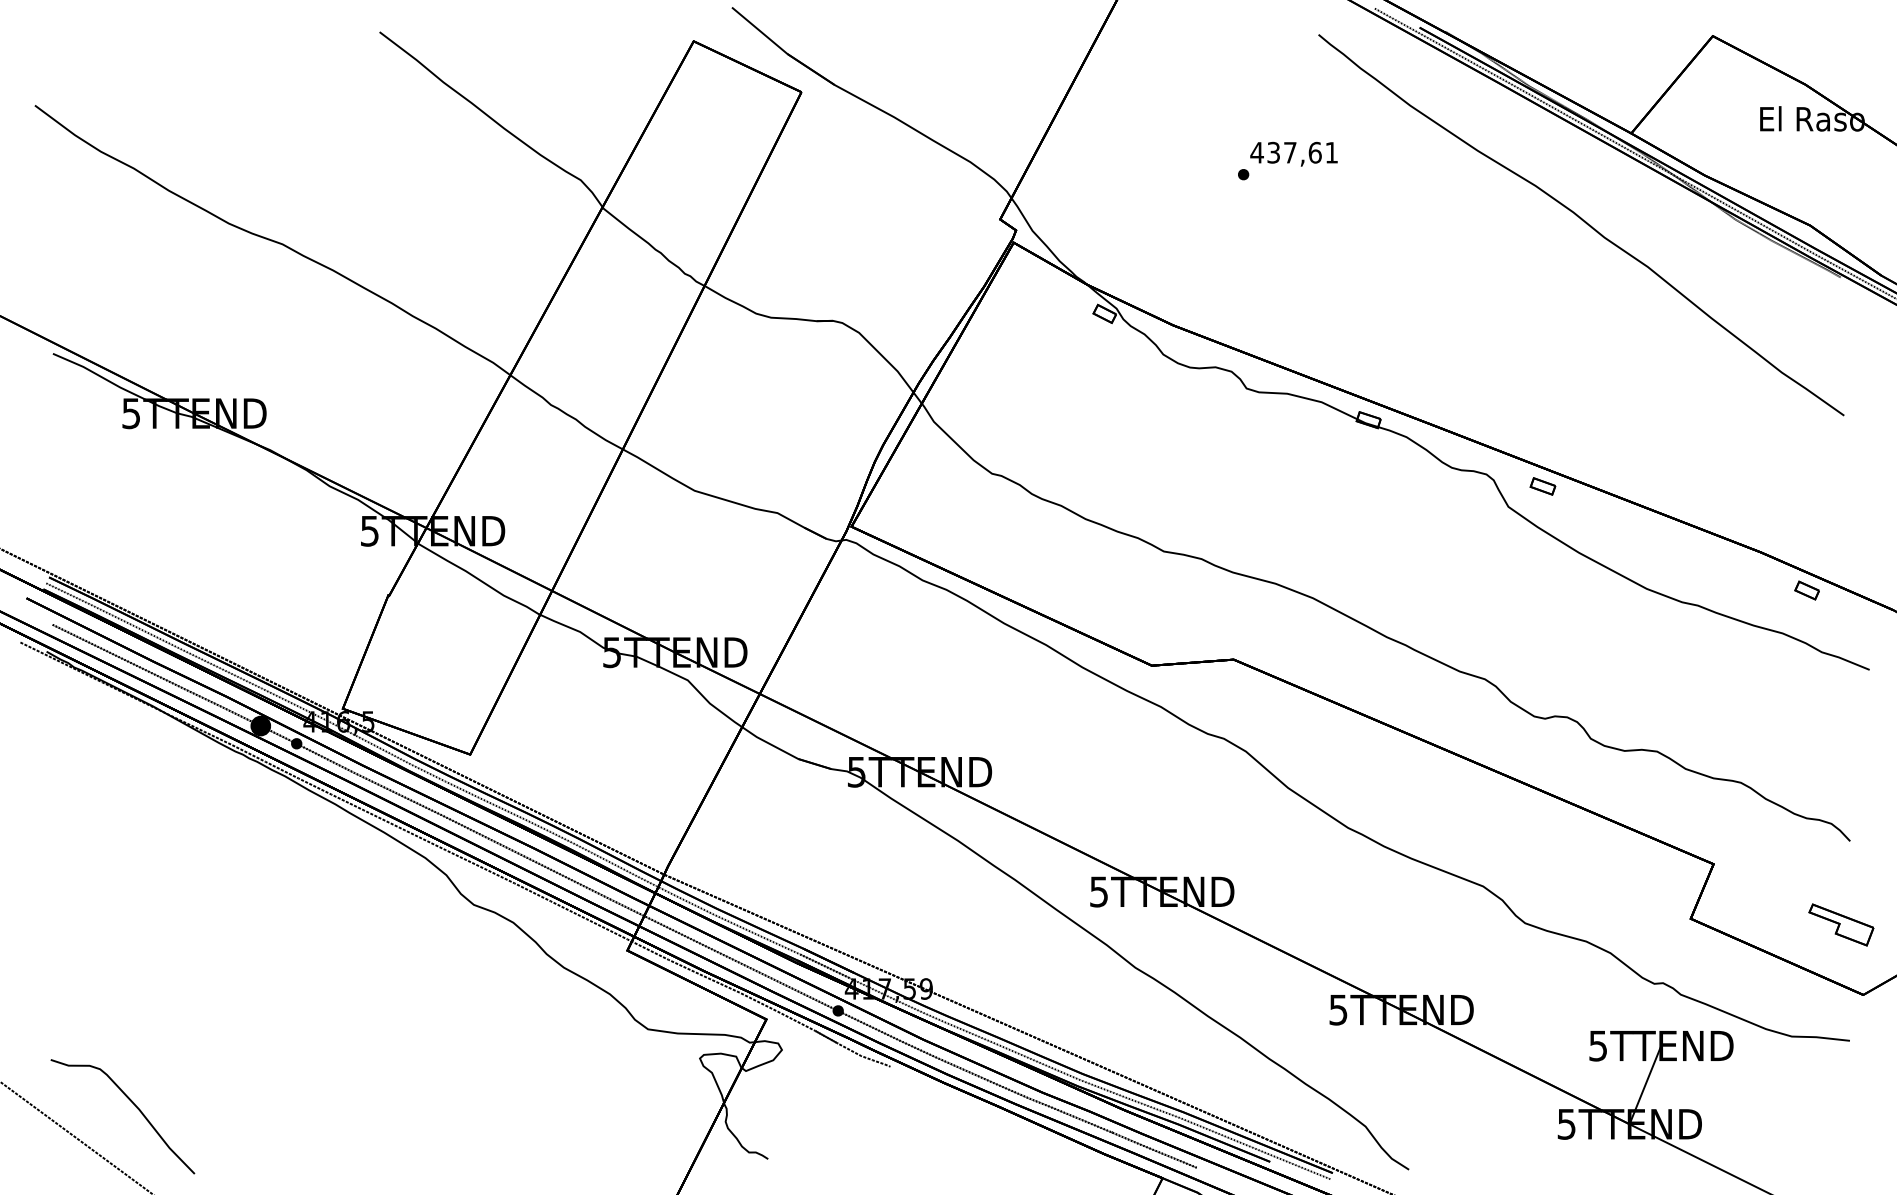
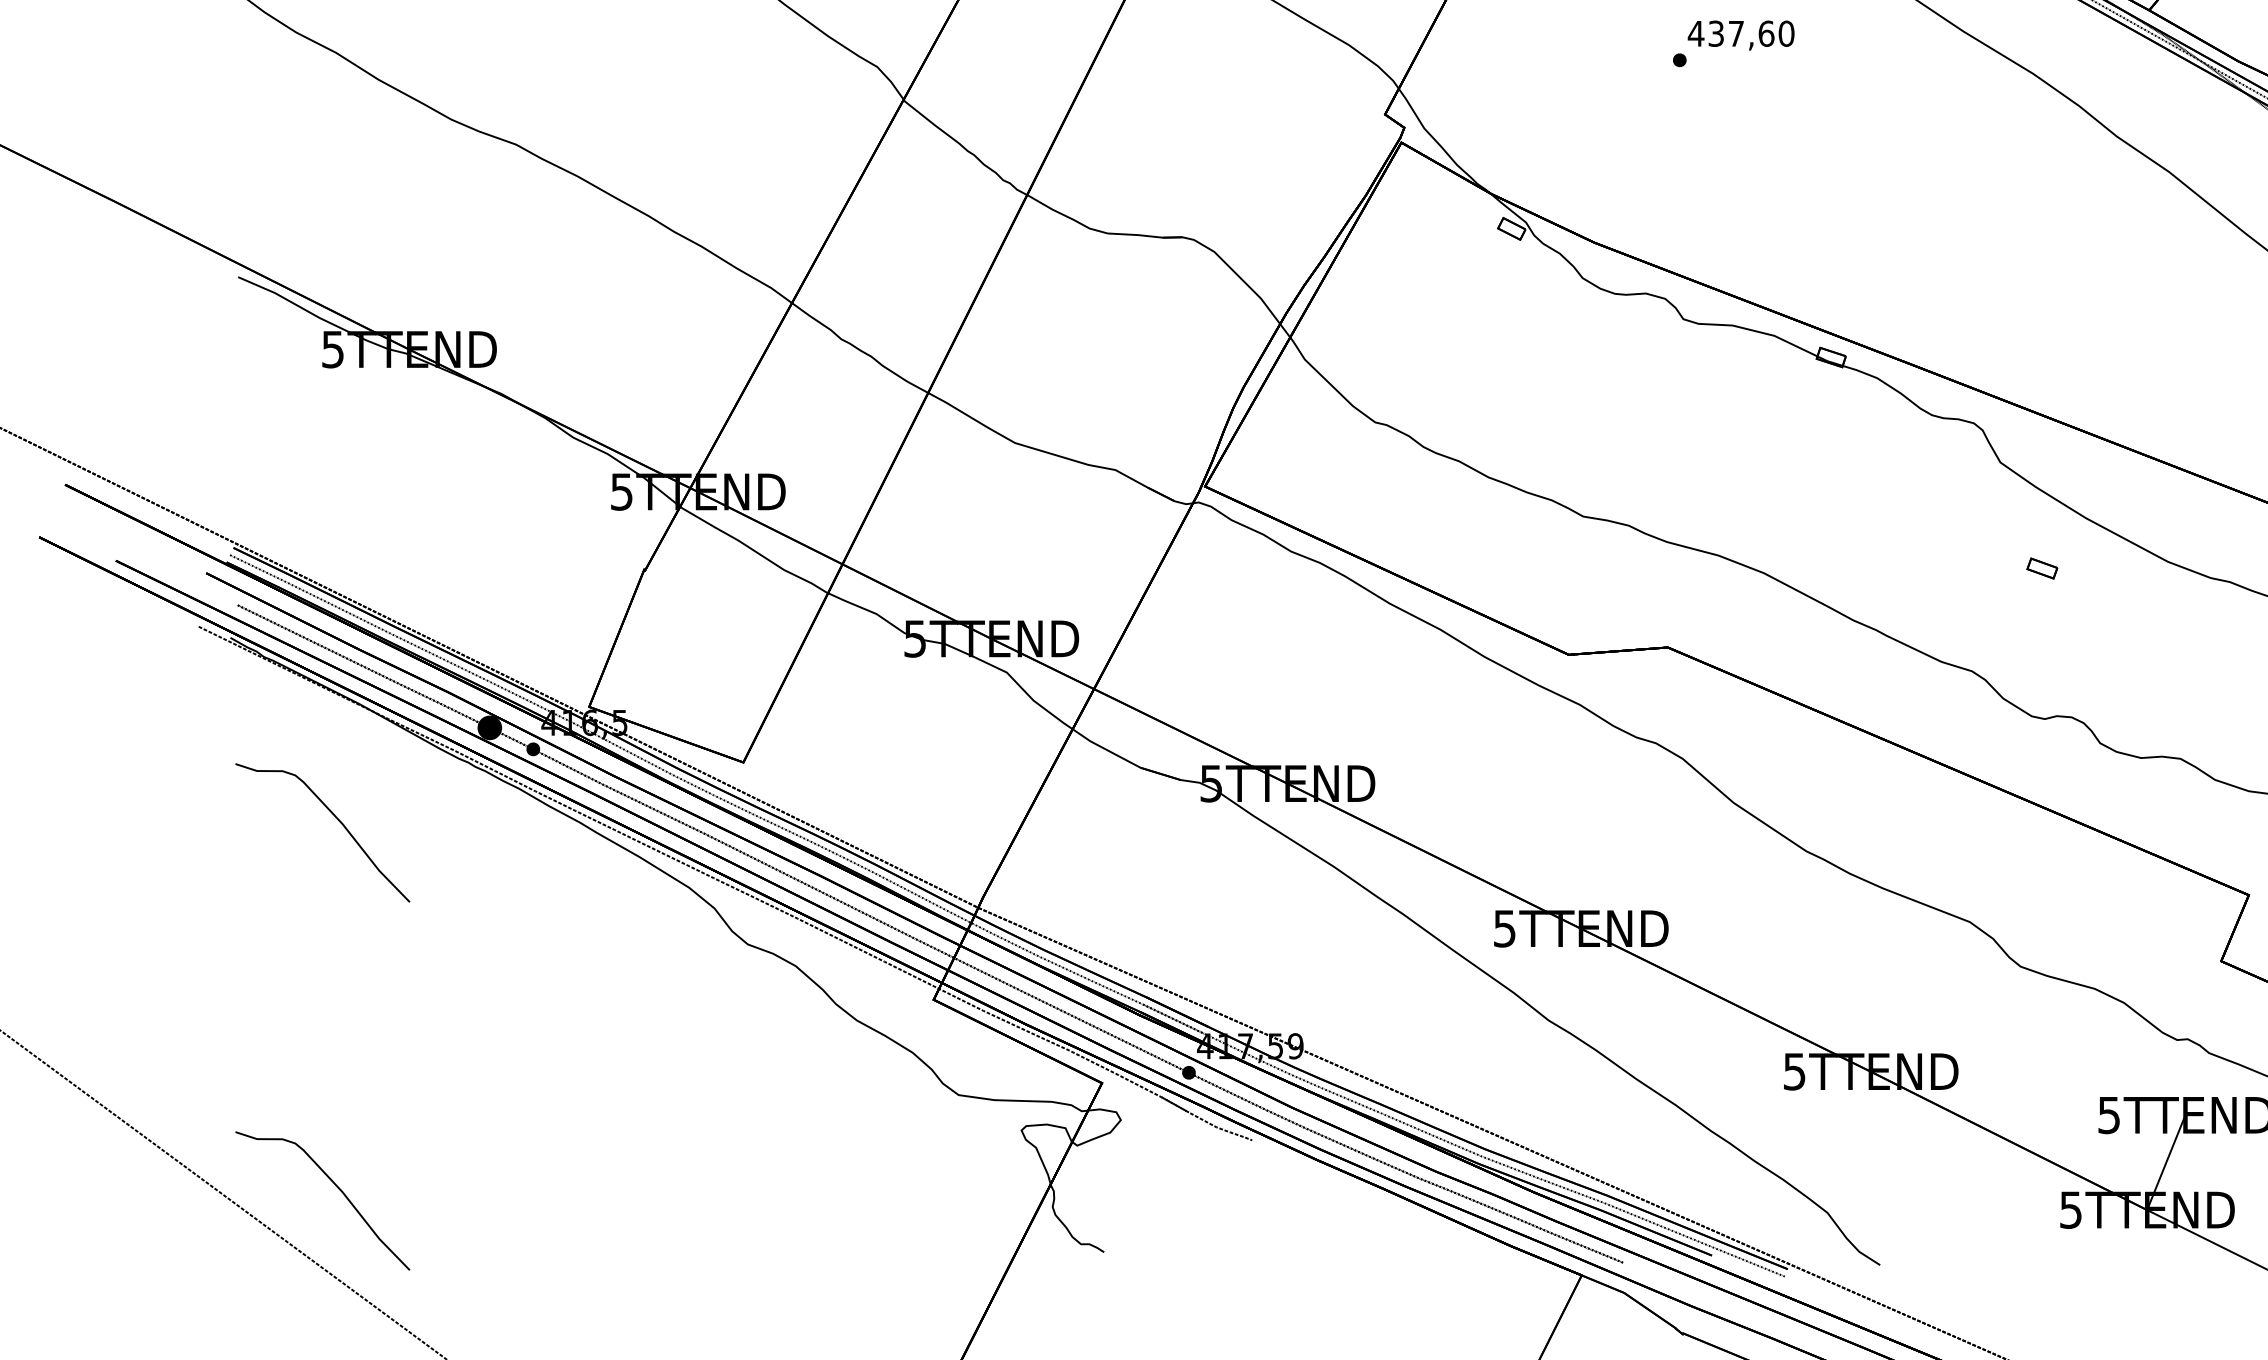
text: (1331, 152) -> (1786, 33), 437,61 -> 437,60
part: (1542, 486) -> (2041, 568), moved
curve: (136, 804) -> (339, 822), added

